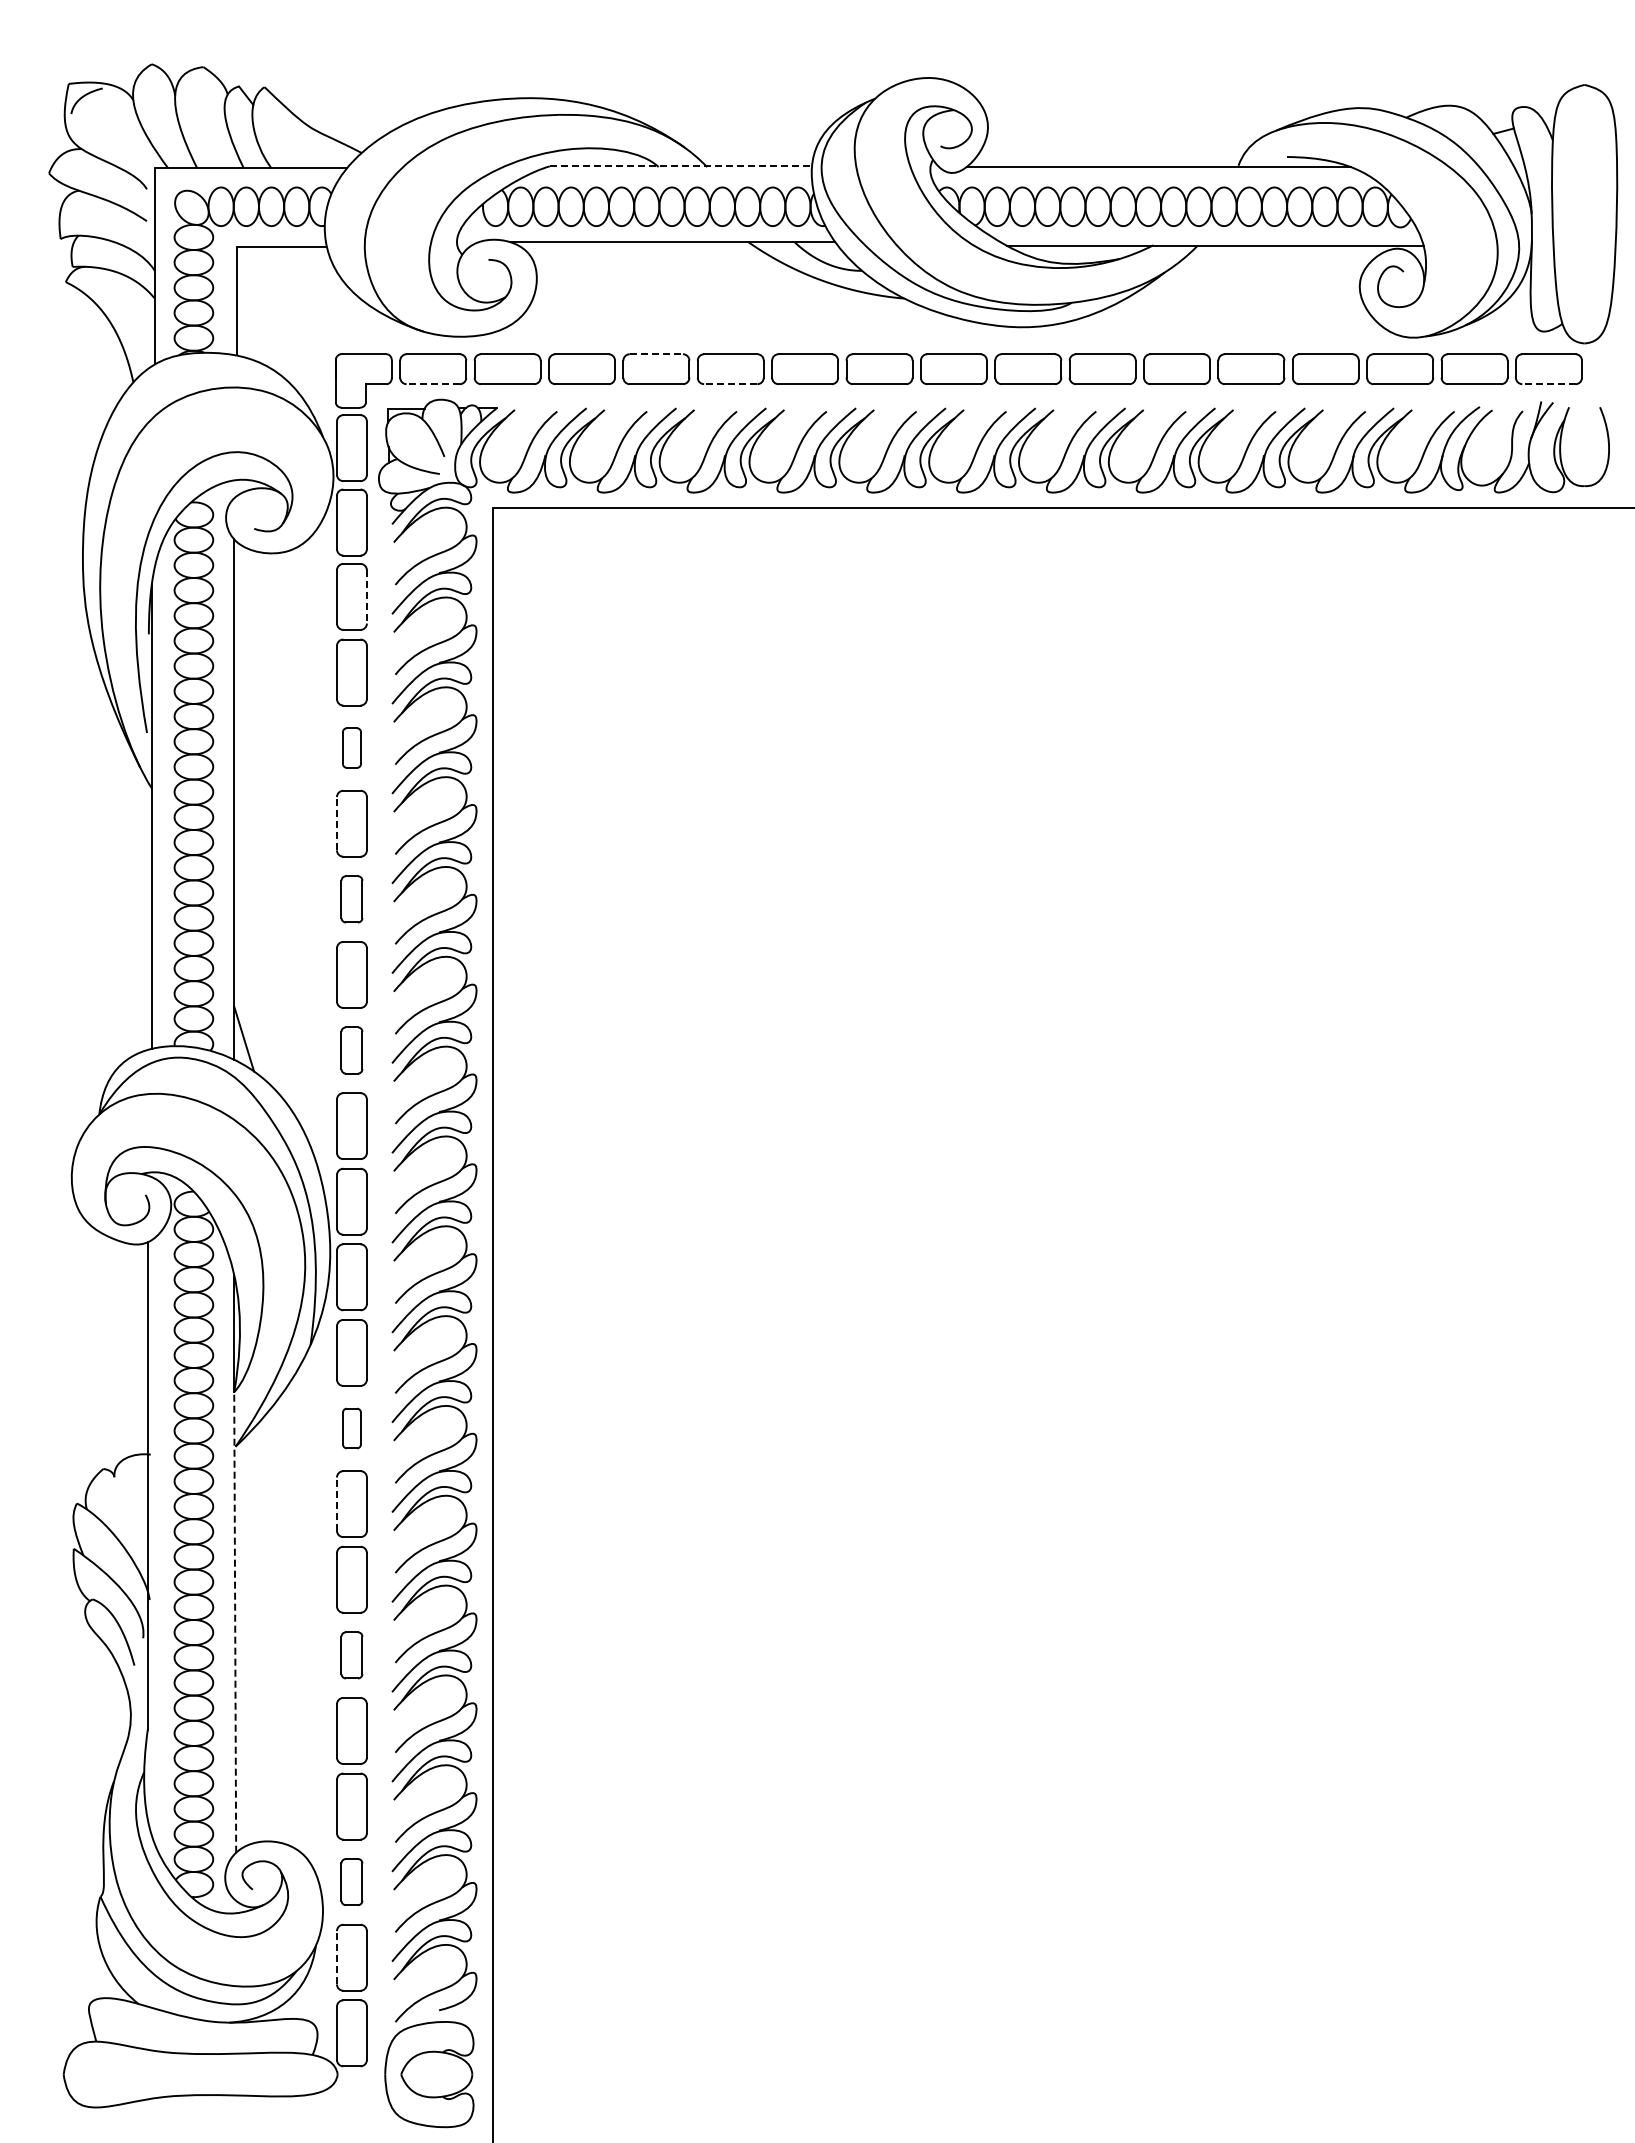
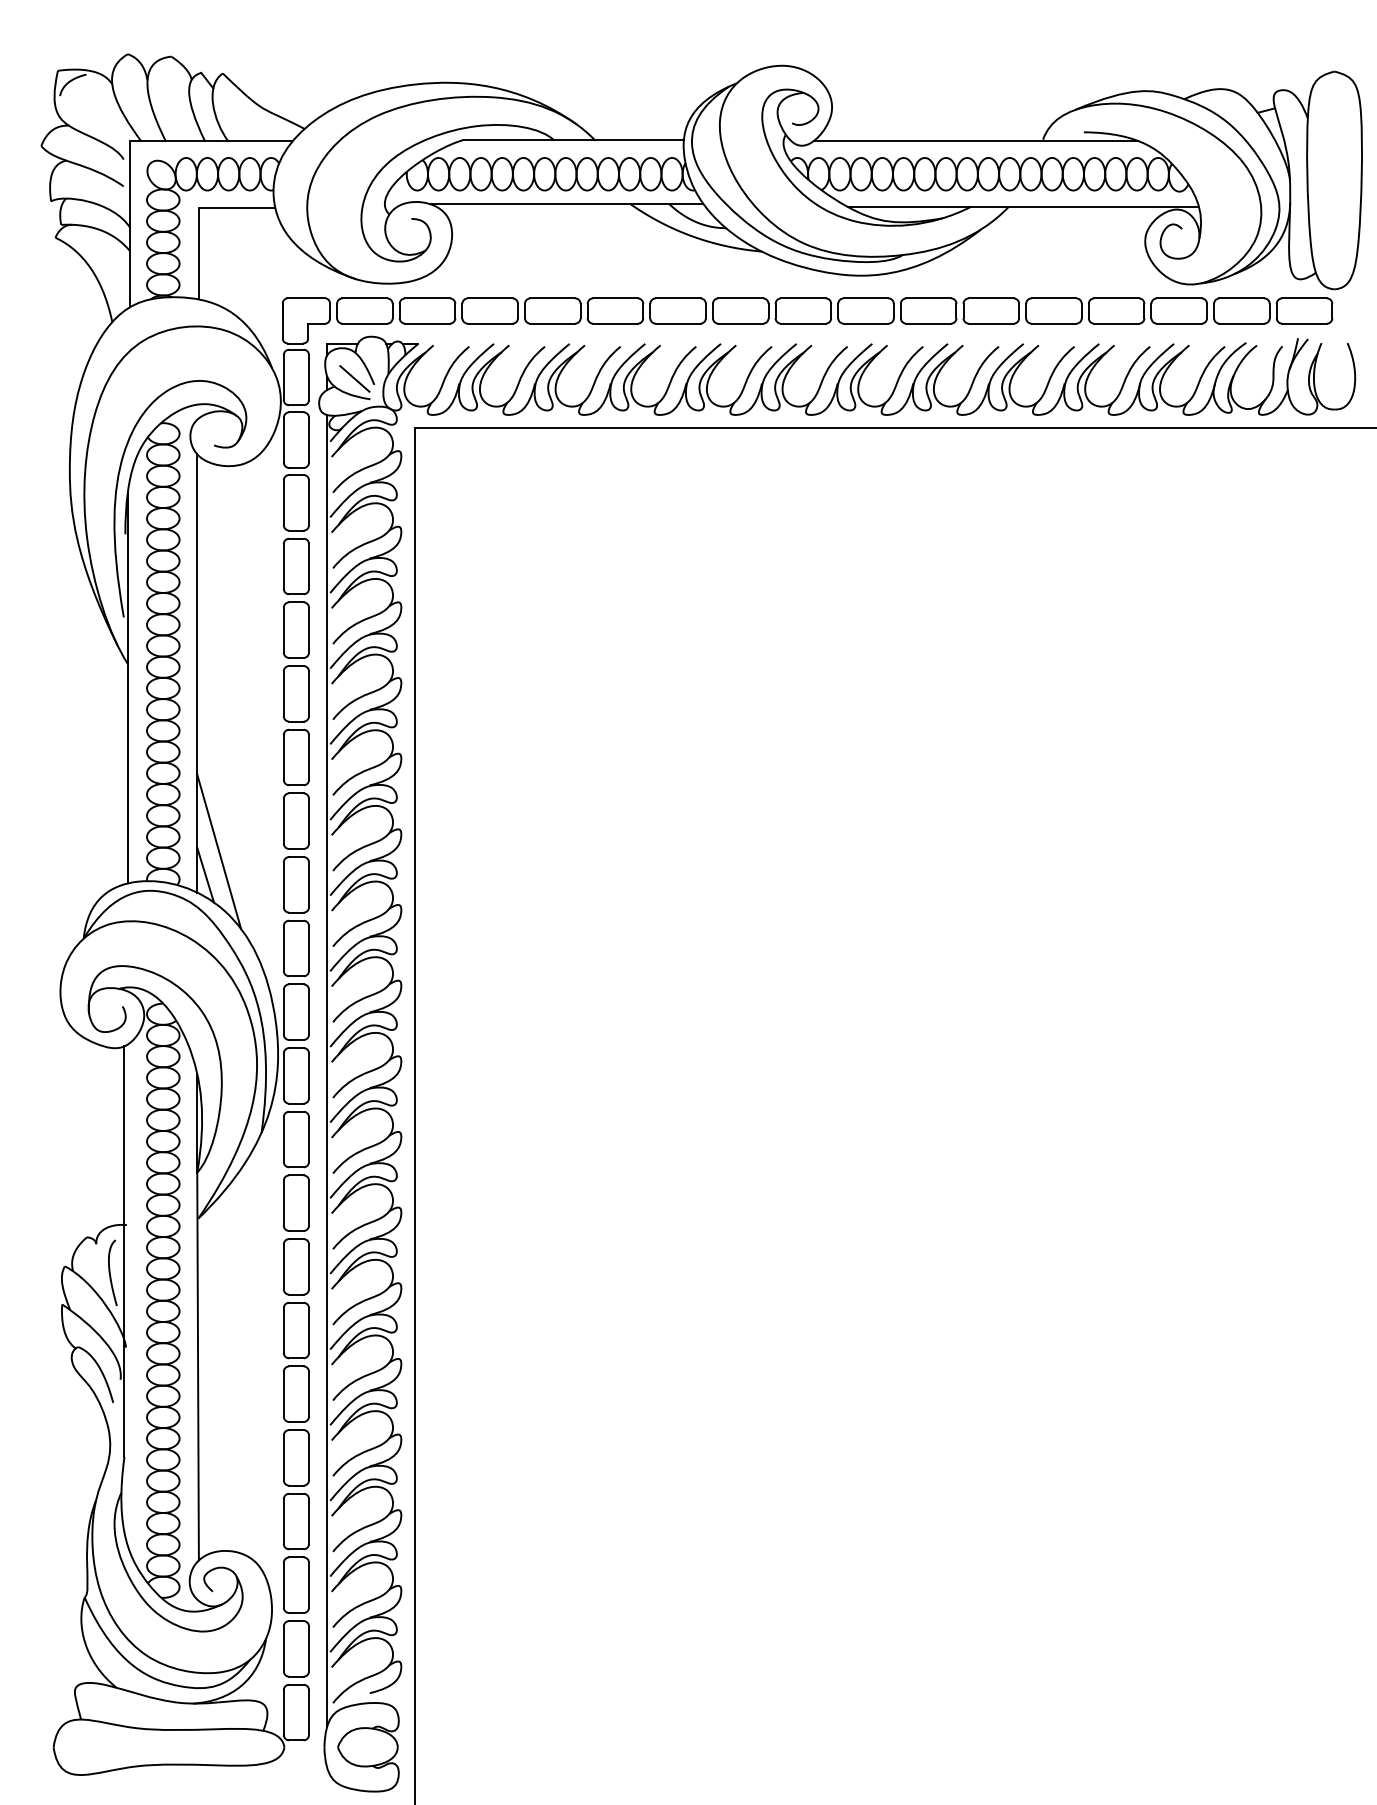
line: (681, 166) -> (573, 140), dashed -> solid
line: (656, 354) -> (552, 298), dashed -> solid
line: (433, 384) -> (365, 323), dashed -> solid
line: (730, 384) -> (615, 323), dashed -> solid
line: (1548, 384) -> (1304, 323), dashed -> solid
line: (421, 449) -> (354, 378), added
line: (366, 596) -> (308, 502), dashed -> solid
part: (351, 747) -> (296, 629), size x1.67
line: (336, 823) -> (283, 693), dashed -> solid
part: (351, 899) -> (296, 757), size x1.43
line: (260, 1010) -> (219, 851), added
part: (351, 1050) -> (296, 884), size x1.43
line: (388, 1271) -> (327, 1070), added
part: (351, 1428) -> (296, 1203), size x1.67
line: (336, 1504) -> (283, 1267), dashed -> solid
curve: (131, 1511) -> (110, 1273), added
line: (235, 1621) -> (198, 1365), dashed -> solid
part: (351, 1655) -> (296, 1394), size x1.43
part: (351, 1881) -> (296, 1584), size x1.43
line: (336, 1957) -> (283, 1648), dashed -> solid

